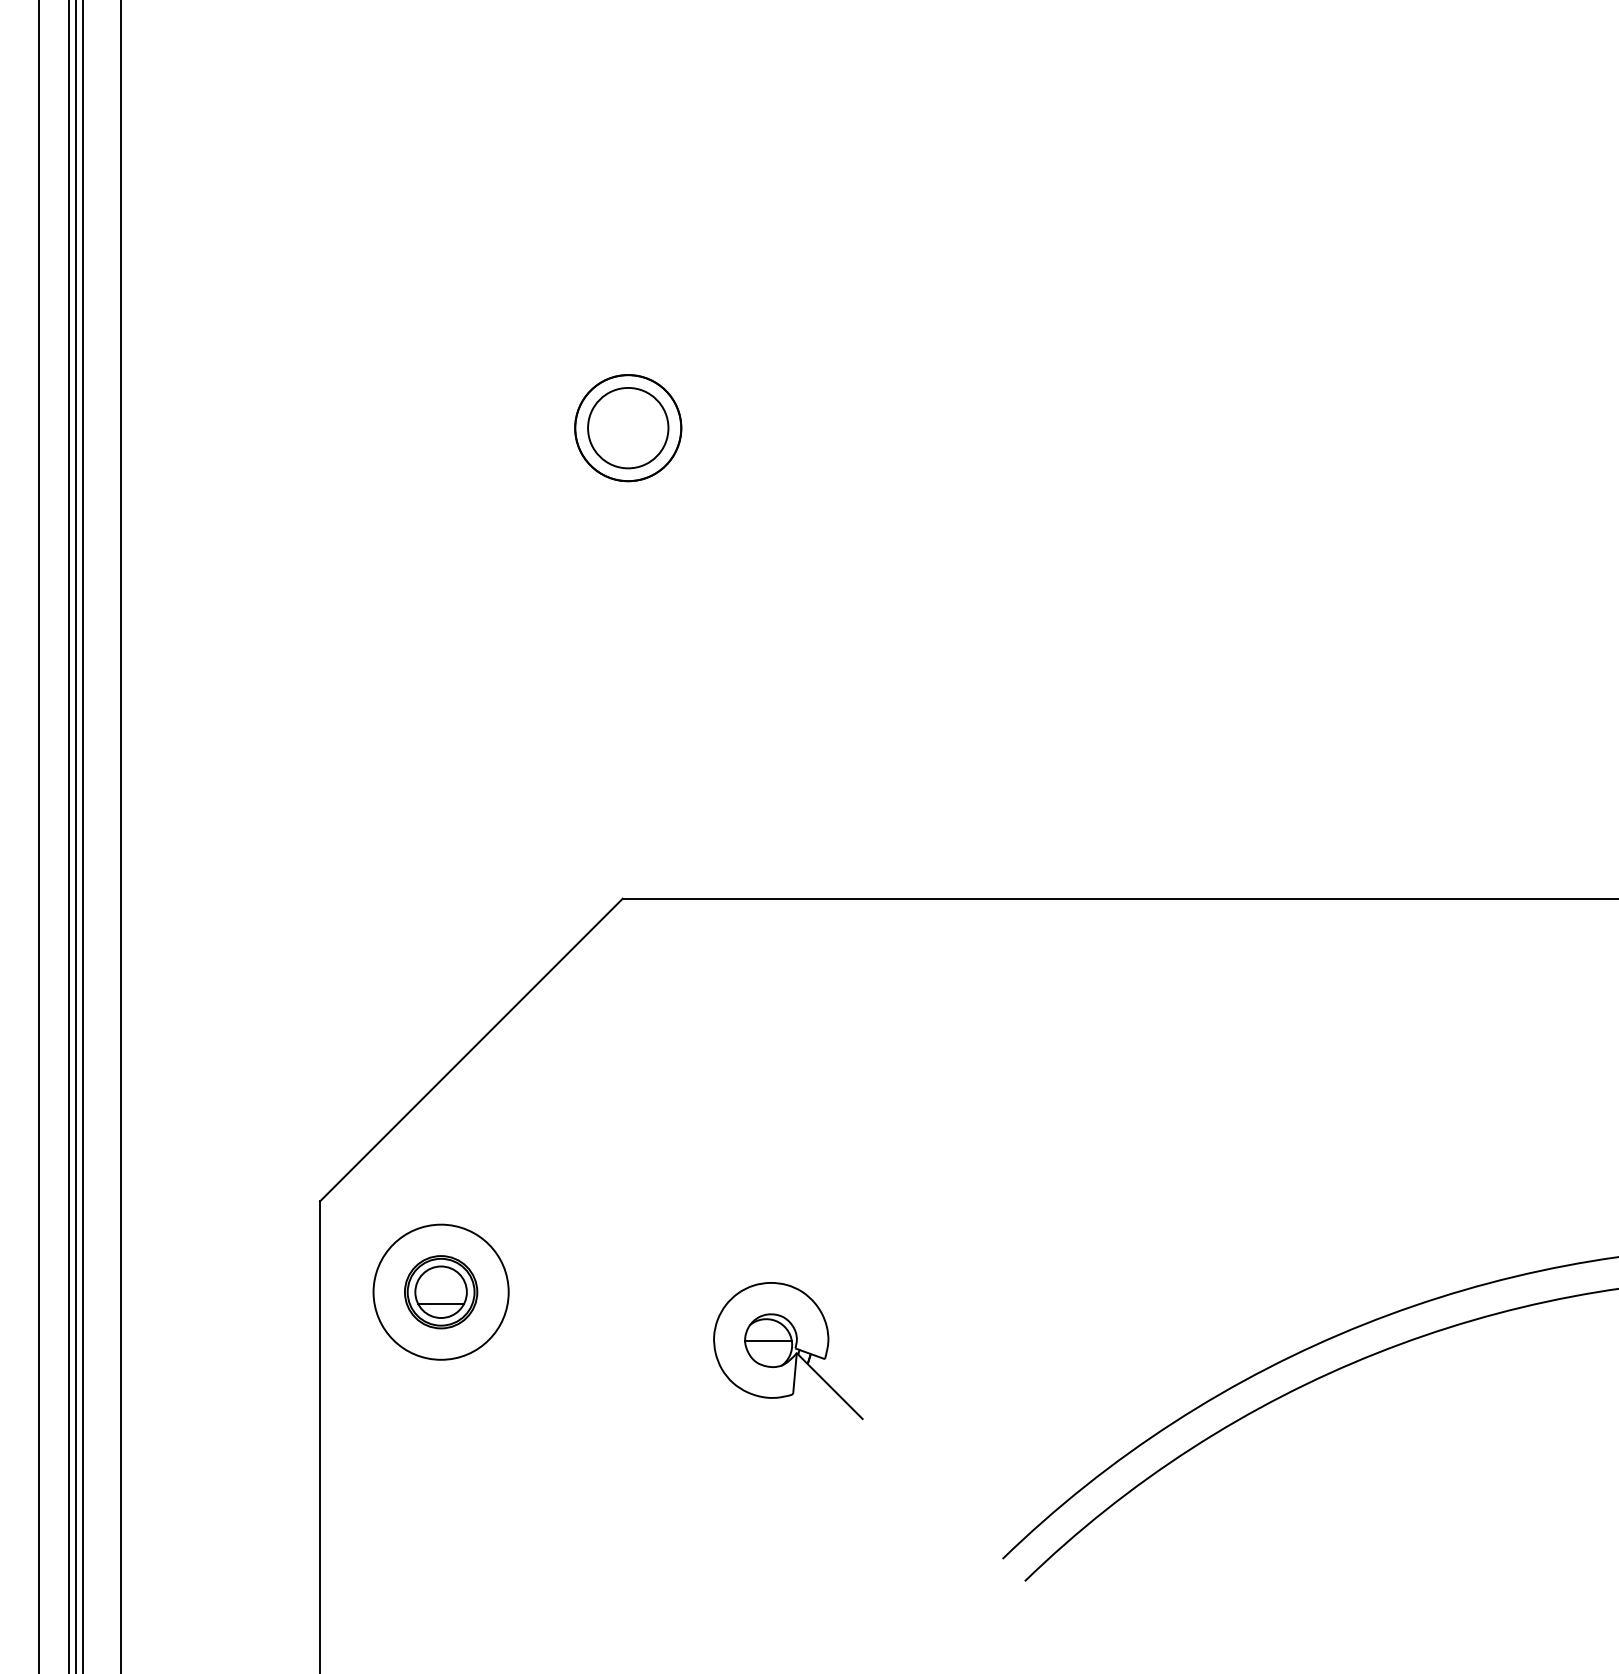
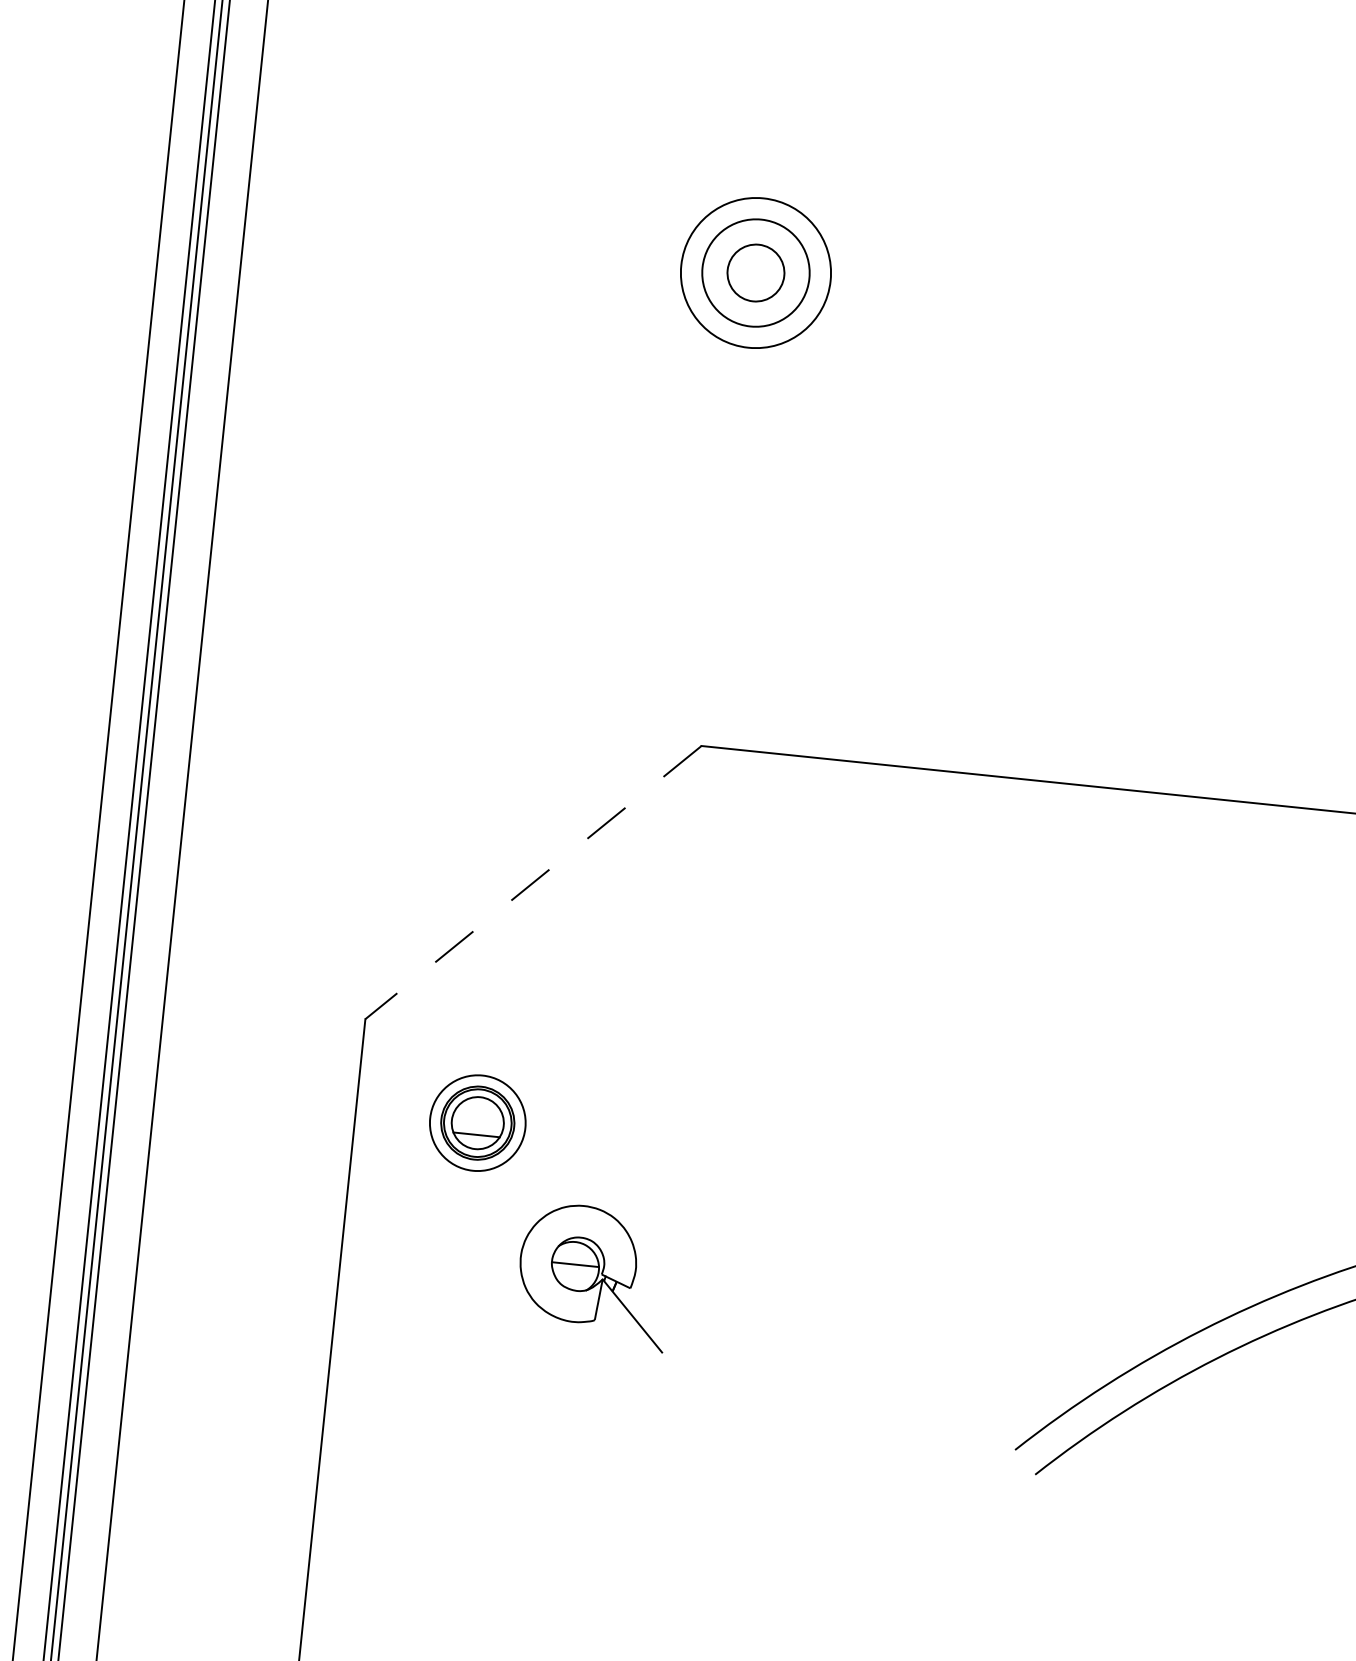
circle: (628, 427) -> (756, 272), size x0.7
circle: (628, 428) -> (756, 273), size x1.4
line: (471, 1050) -> (533, 883), solid -> dashed
circle: (440, 1291) -> (477, 1122), size x0.7
part: (788, 1351) -> (594, 1276), moved

